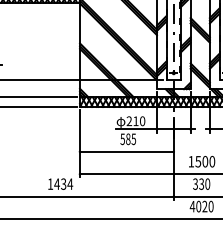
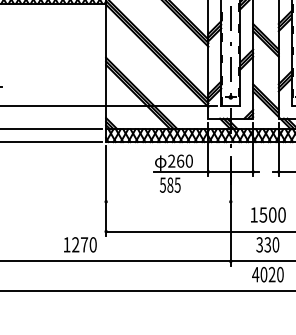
text: (135, 121) -> (179, 161), 210 -> 260
line: (126, 151) -> (167, 201), removed
text: (63, 183) -> (84, 243), 1434 -> 1270

